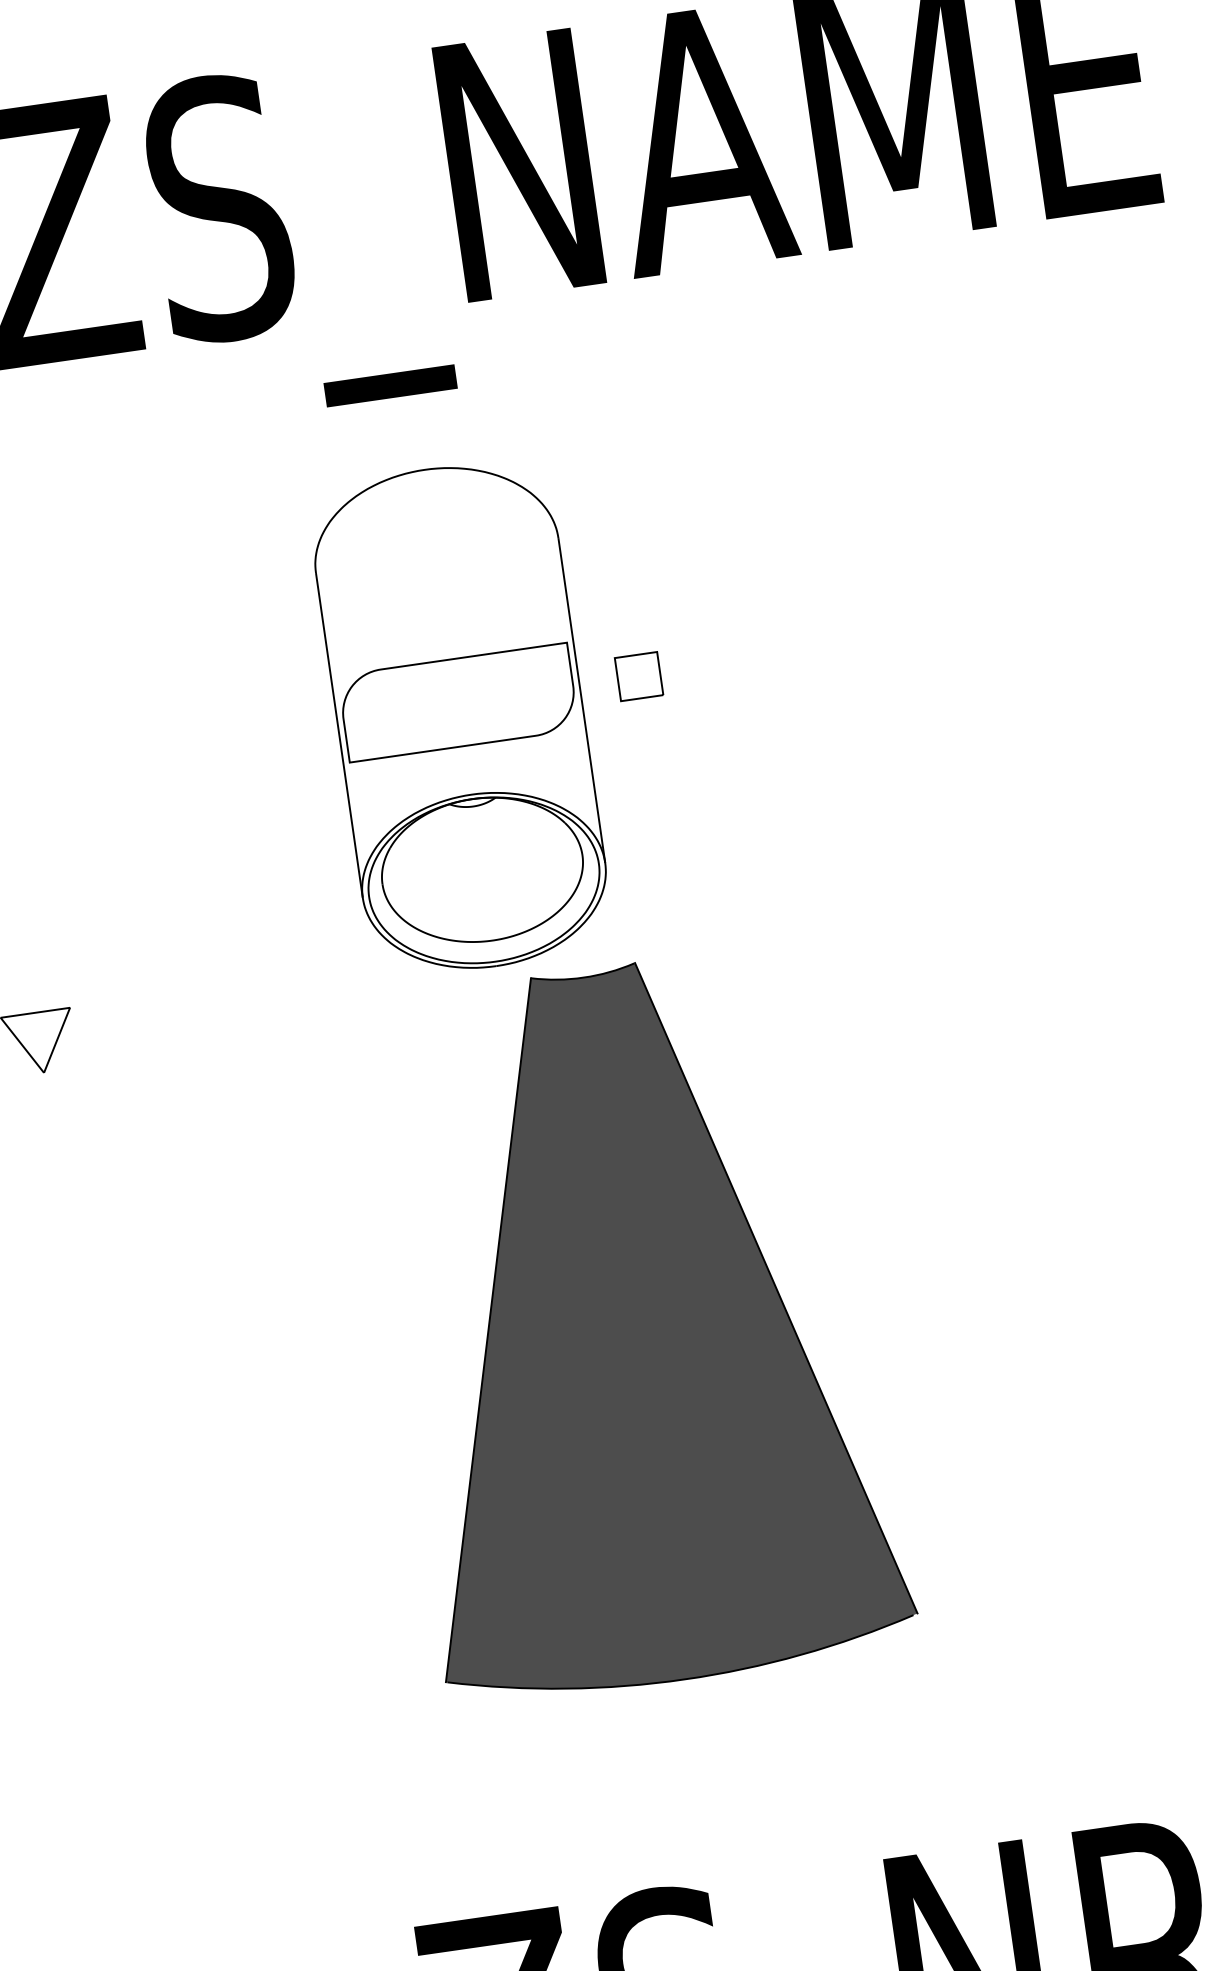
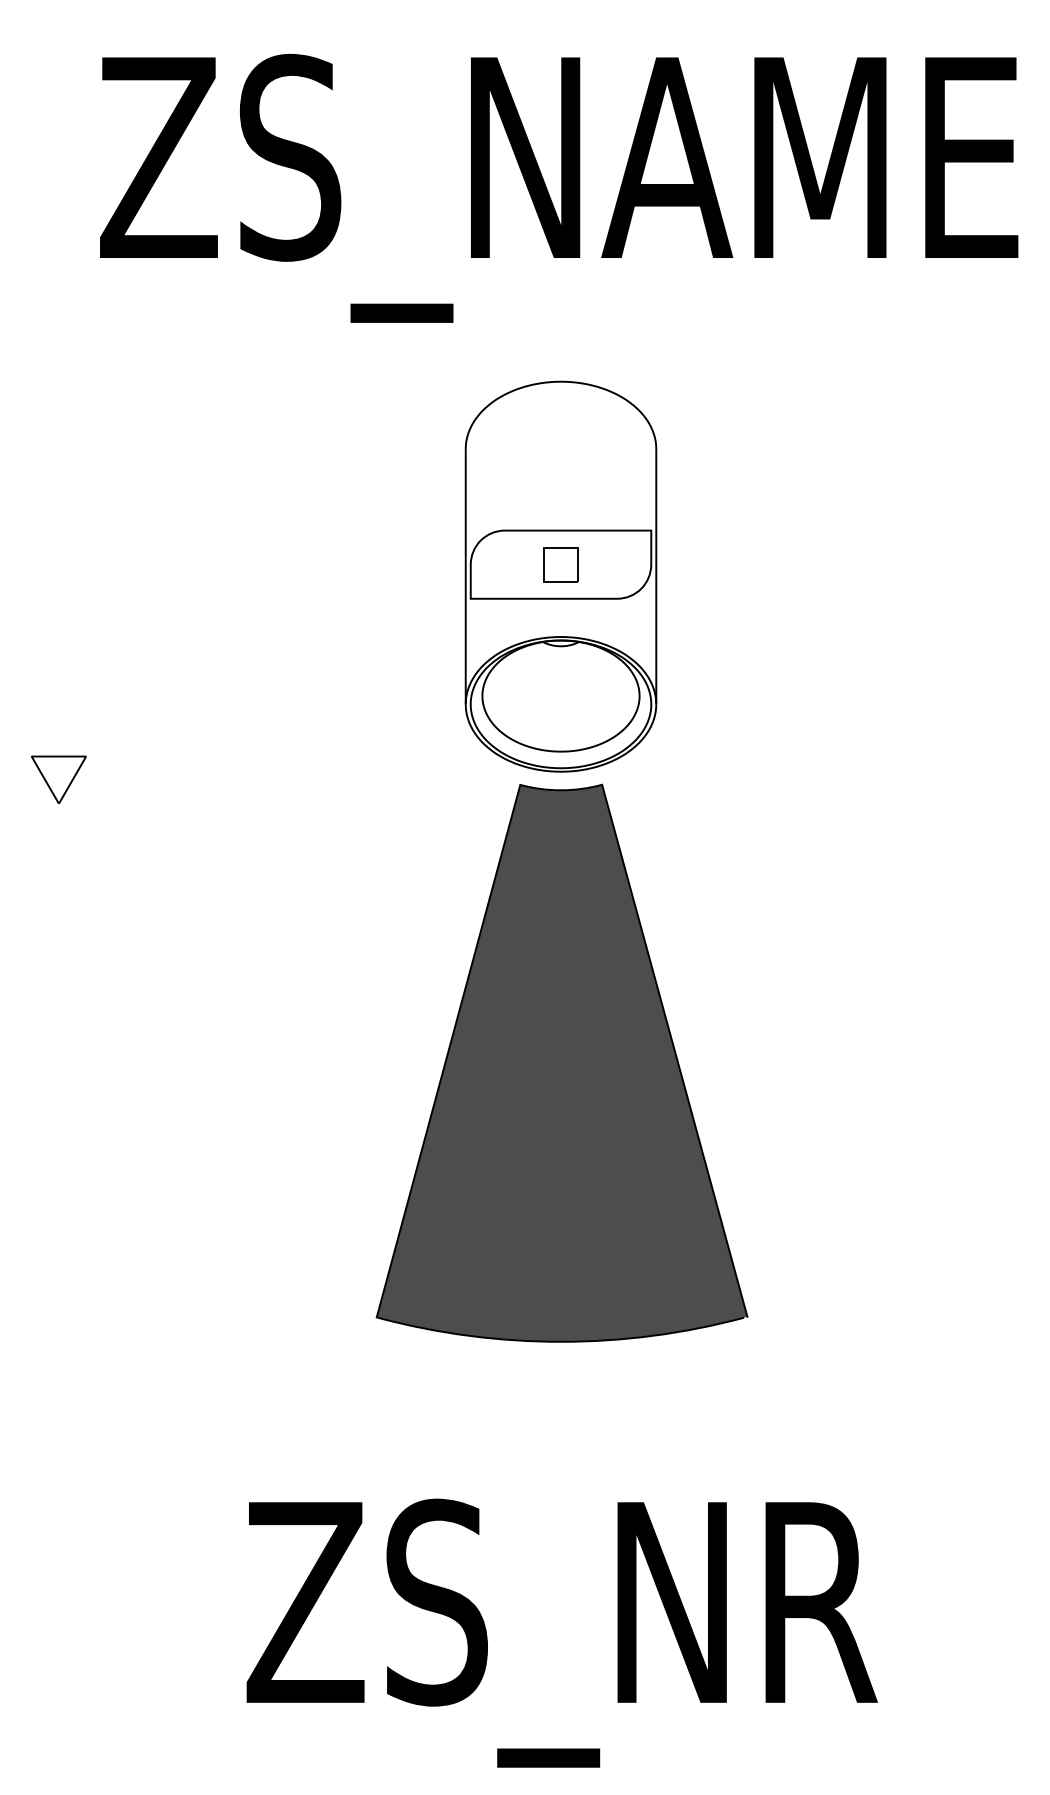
part: (459, 717) -> (560, 576), moved
part: (634, 1323) -> (561, 1062), moved

